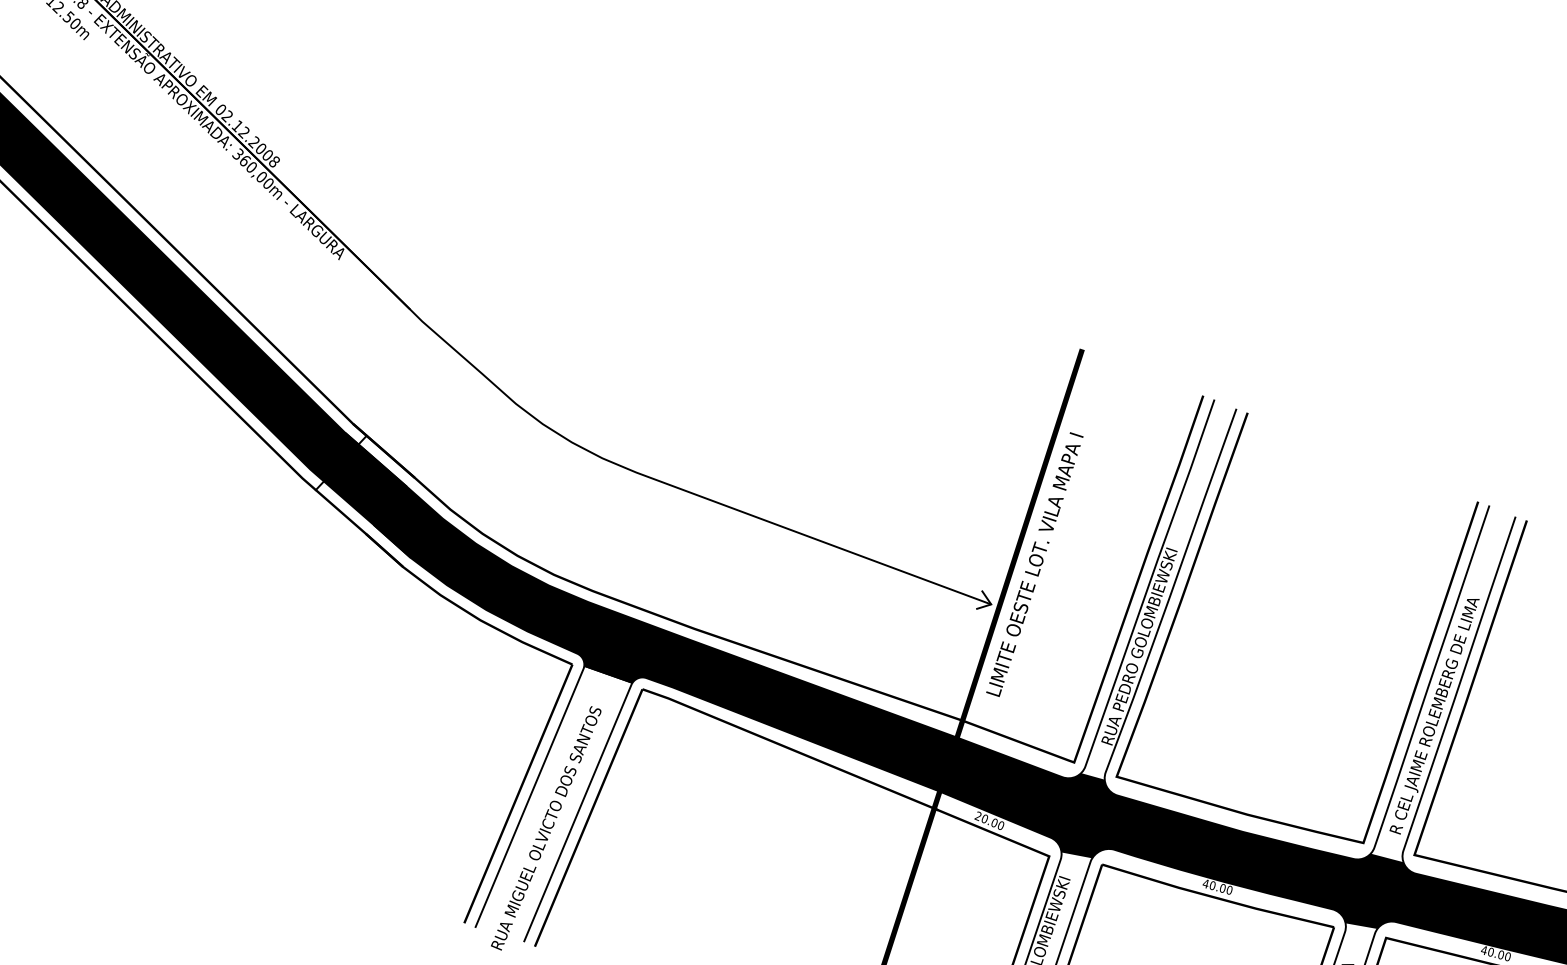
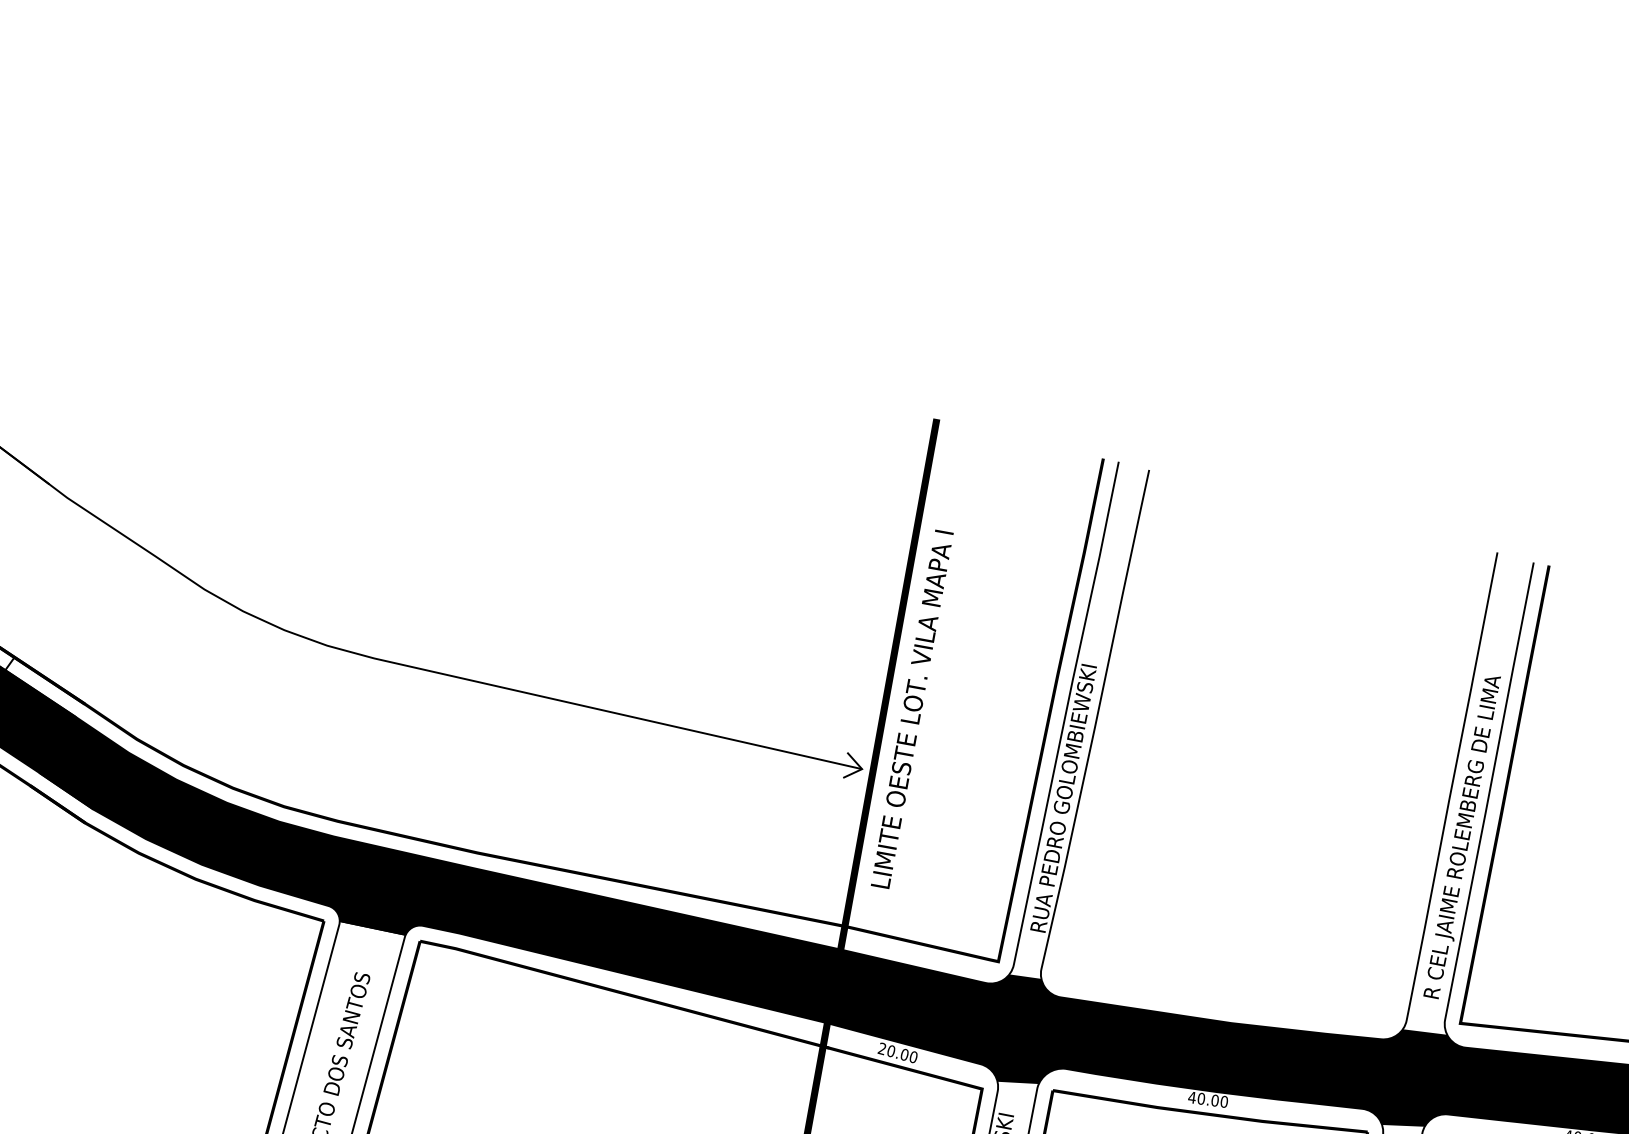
curve: (1187, 587) -> (1116, 712), removed

